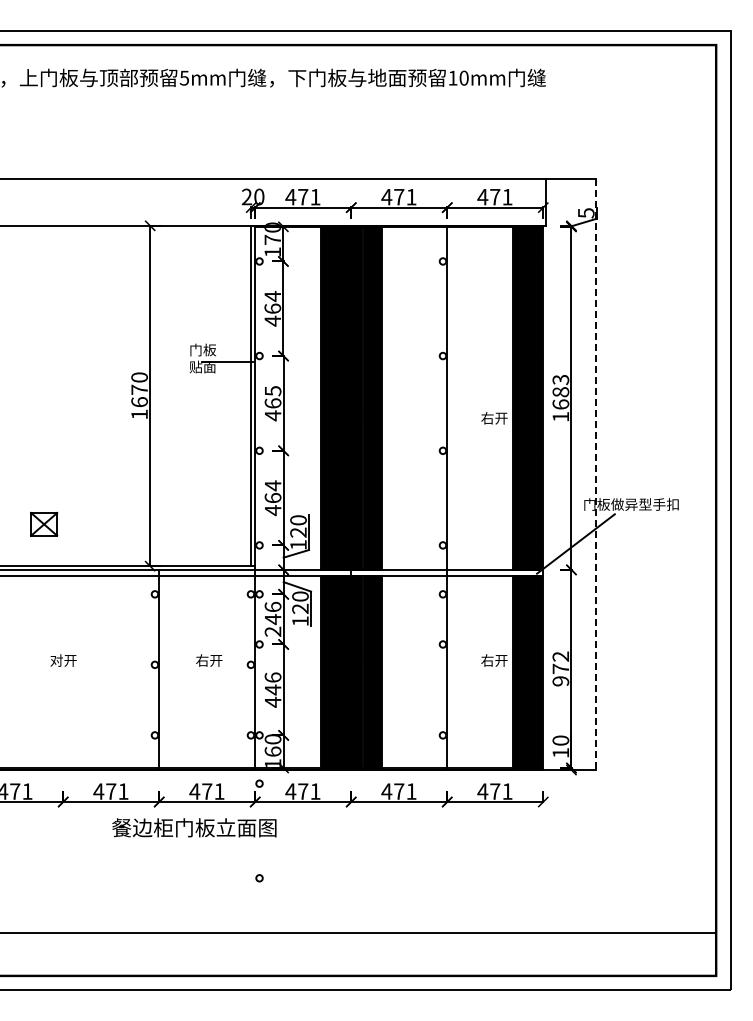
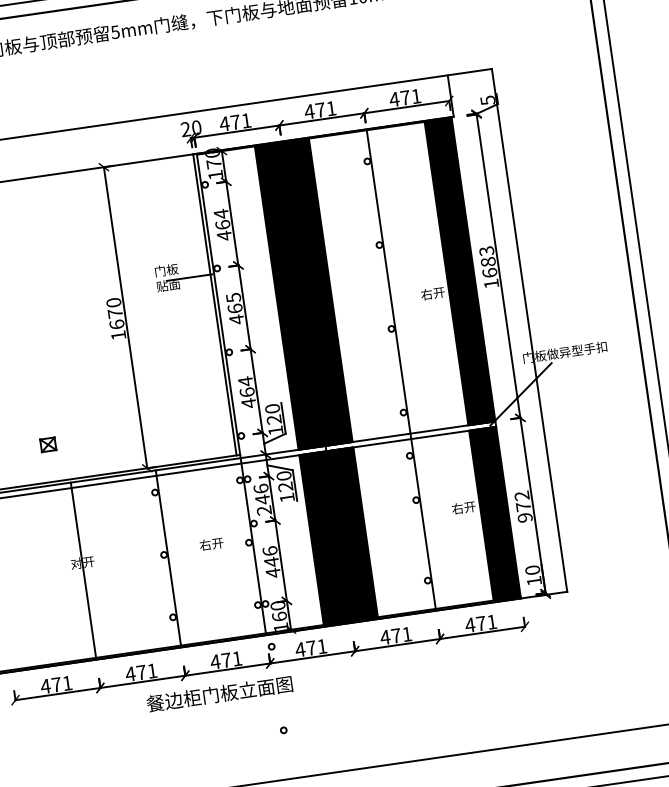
line: (595, 474) -> (529, 330), dashed -> solid
part: (44, 524) -> (48, 444), size x0.62
line: (63, 668) -> (83, 569), added

